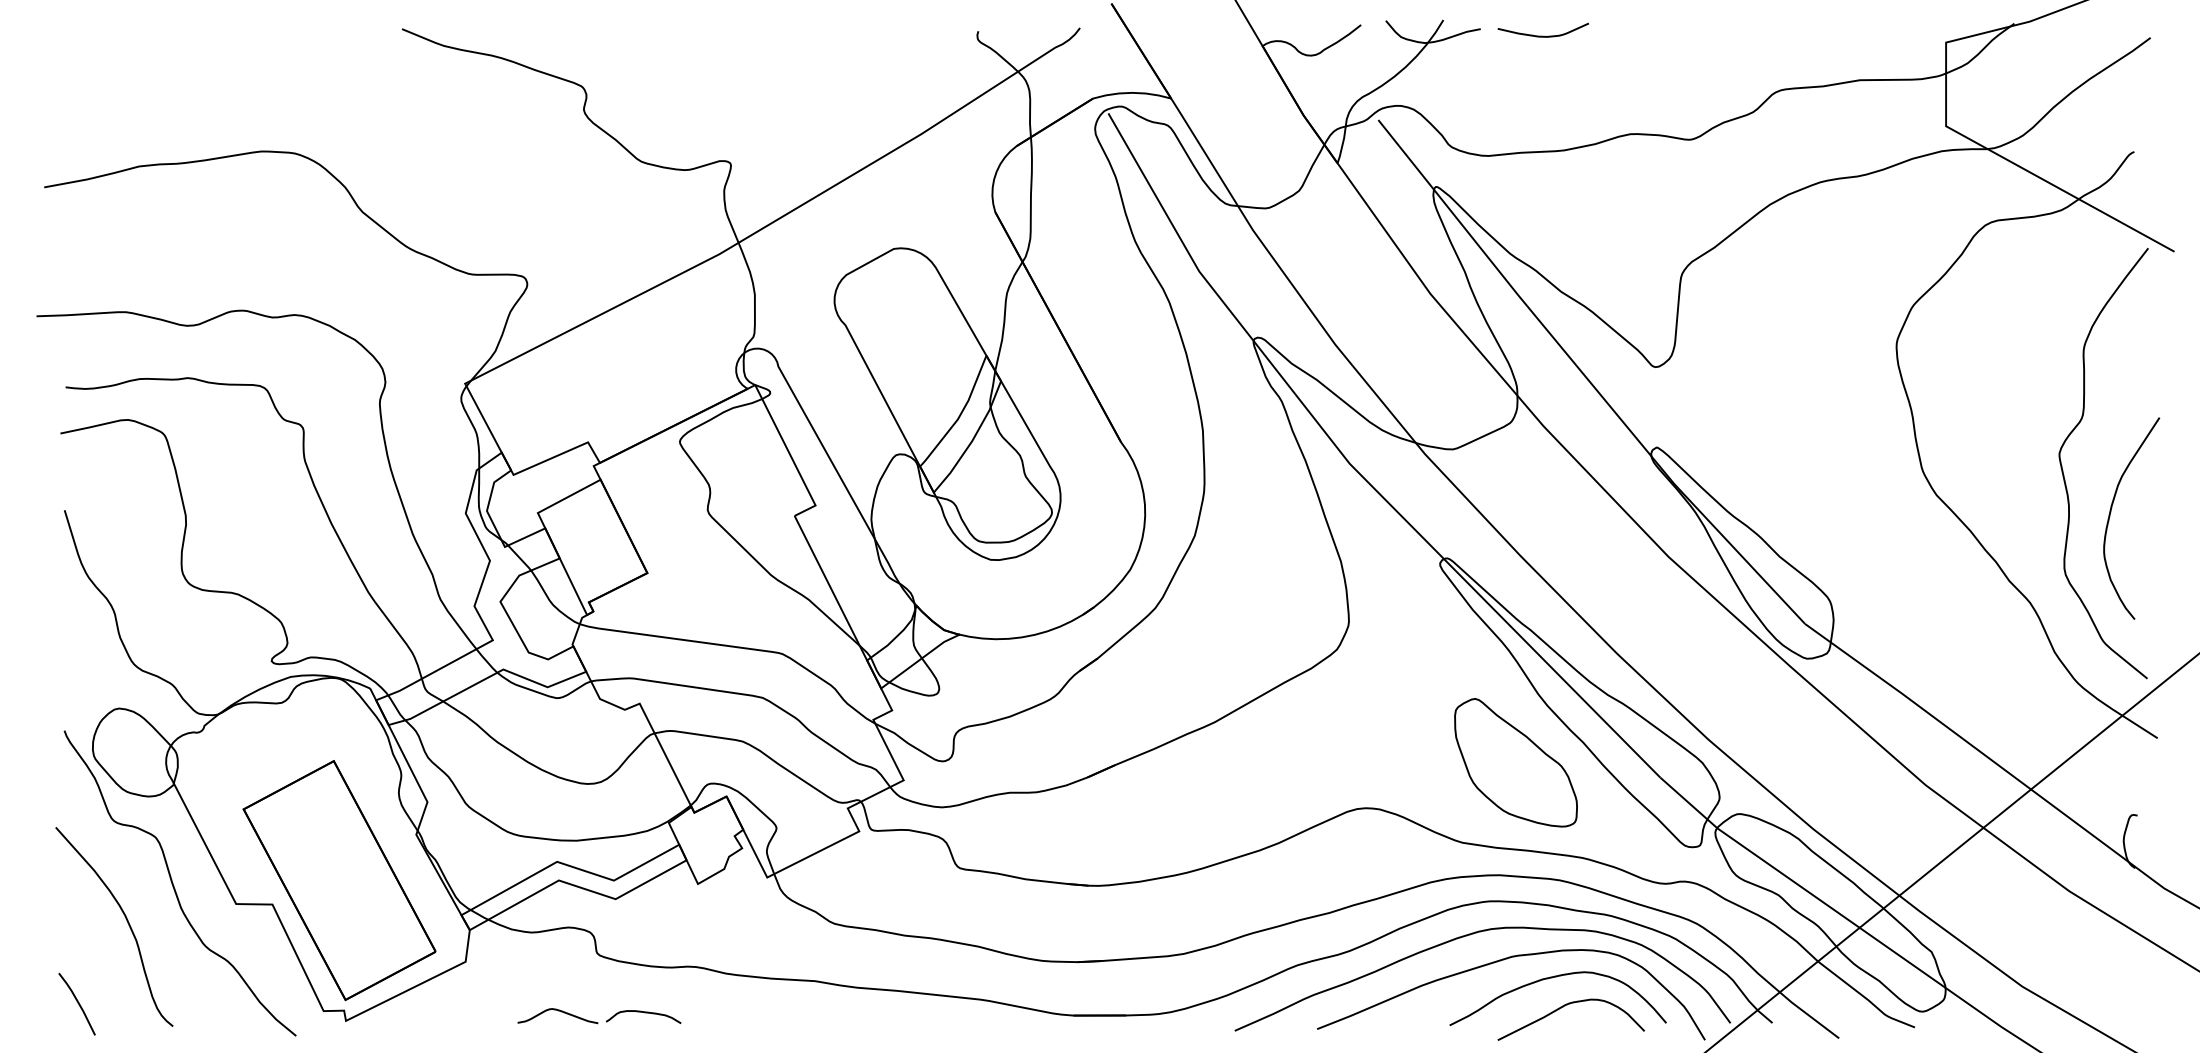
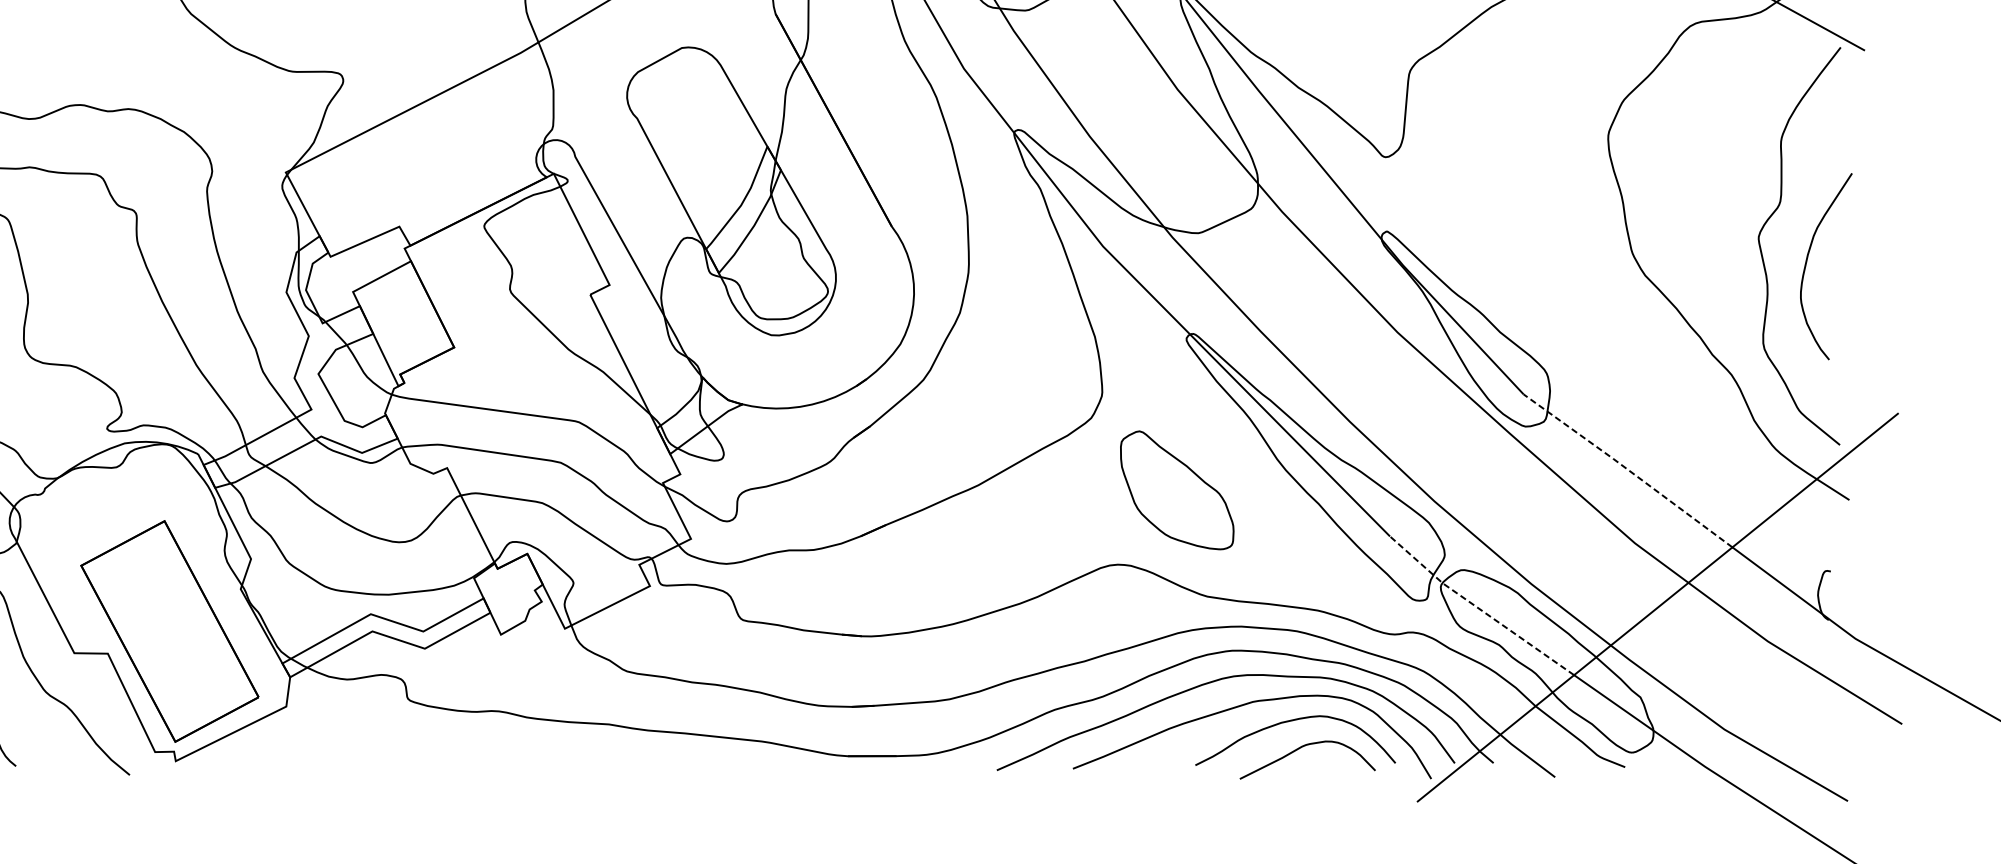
curve: (2111, 512) -> (1807, 261), moved
line: (1918, 705) -> (1628, 469), solid -> dashed
part: (1515, 762) -> (1176, 490), moved
line: (1756, 856) -> (1478, 609), solid -> dashed
part: (598, 1022) -> (409, 762), removed

